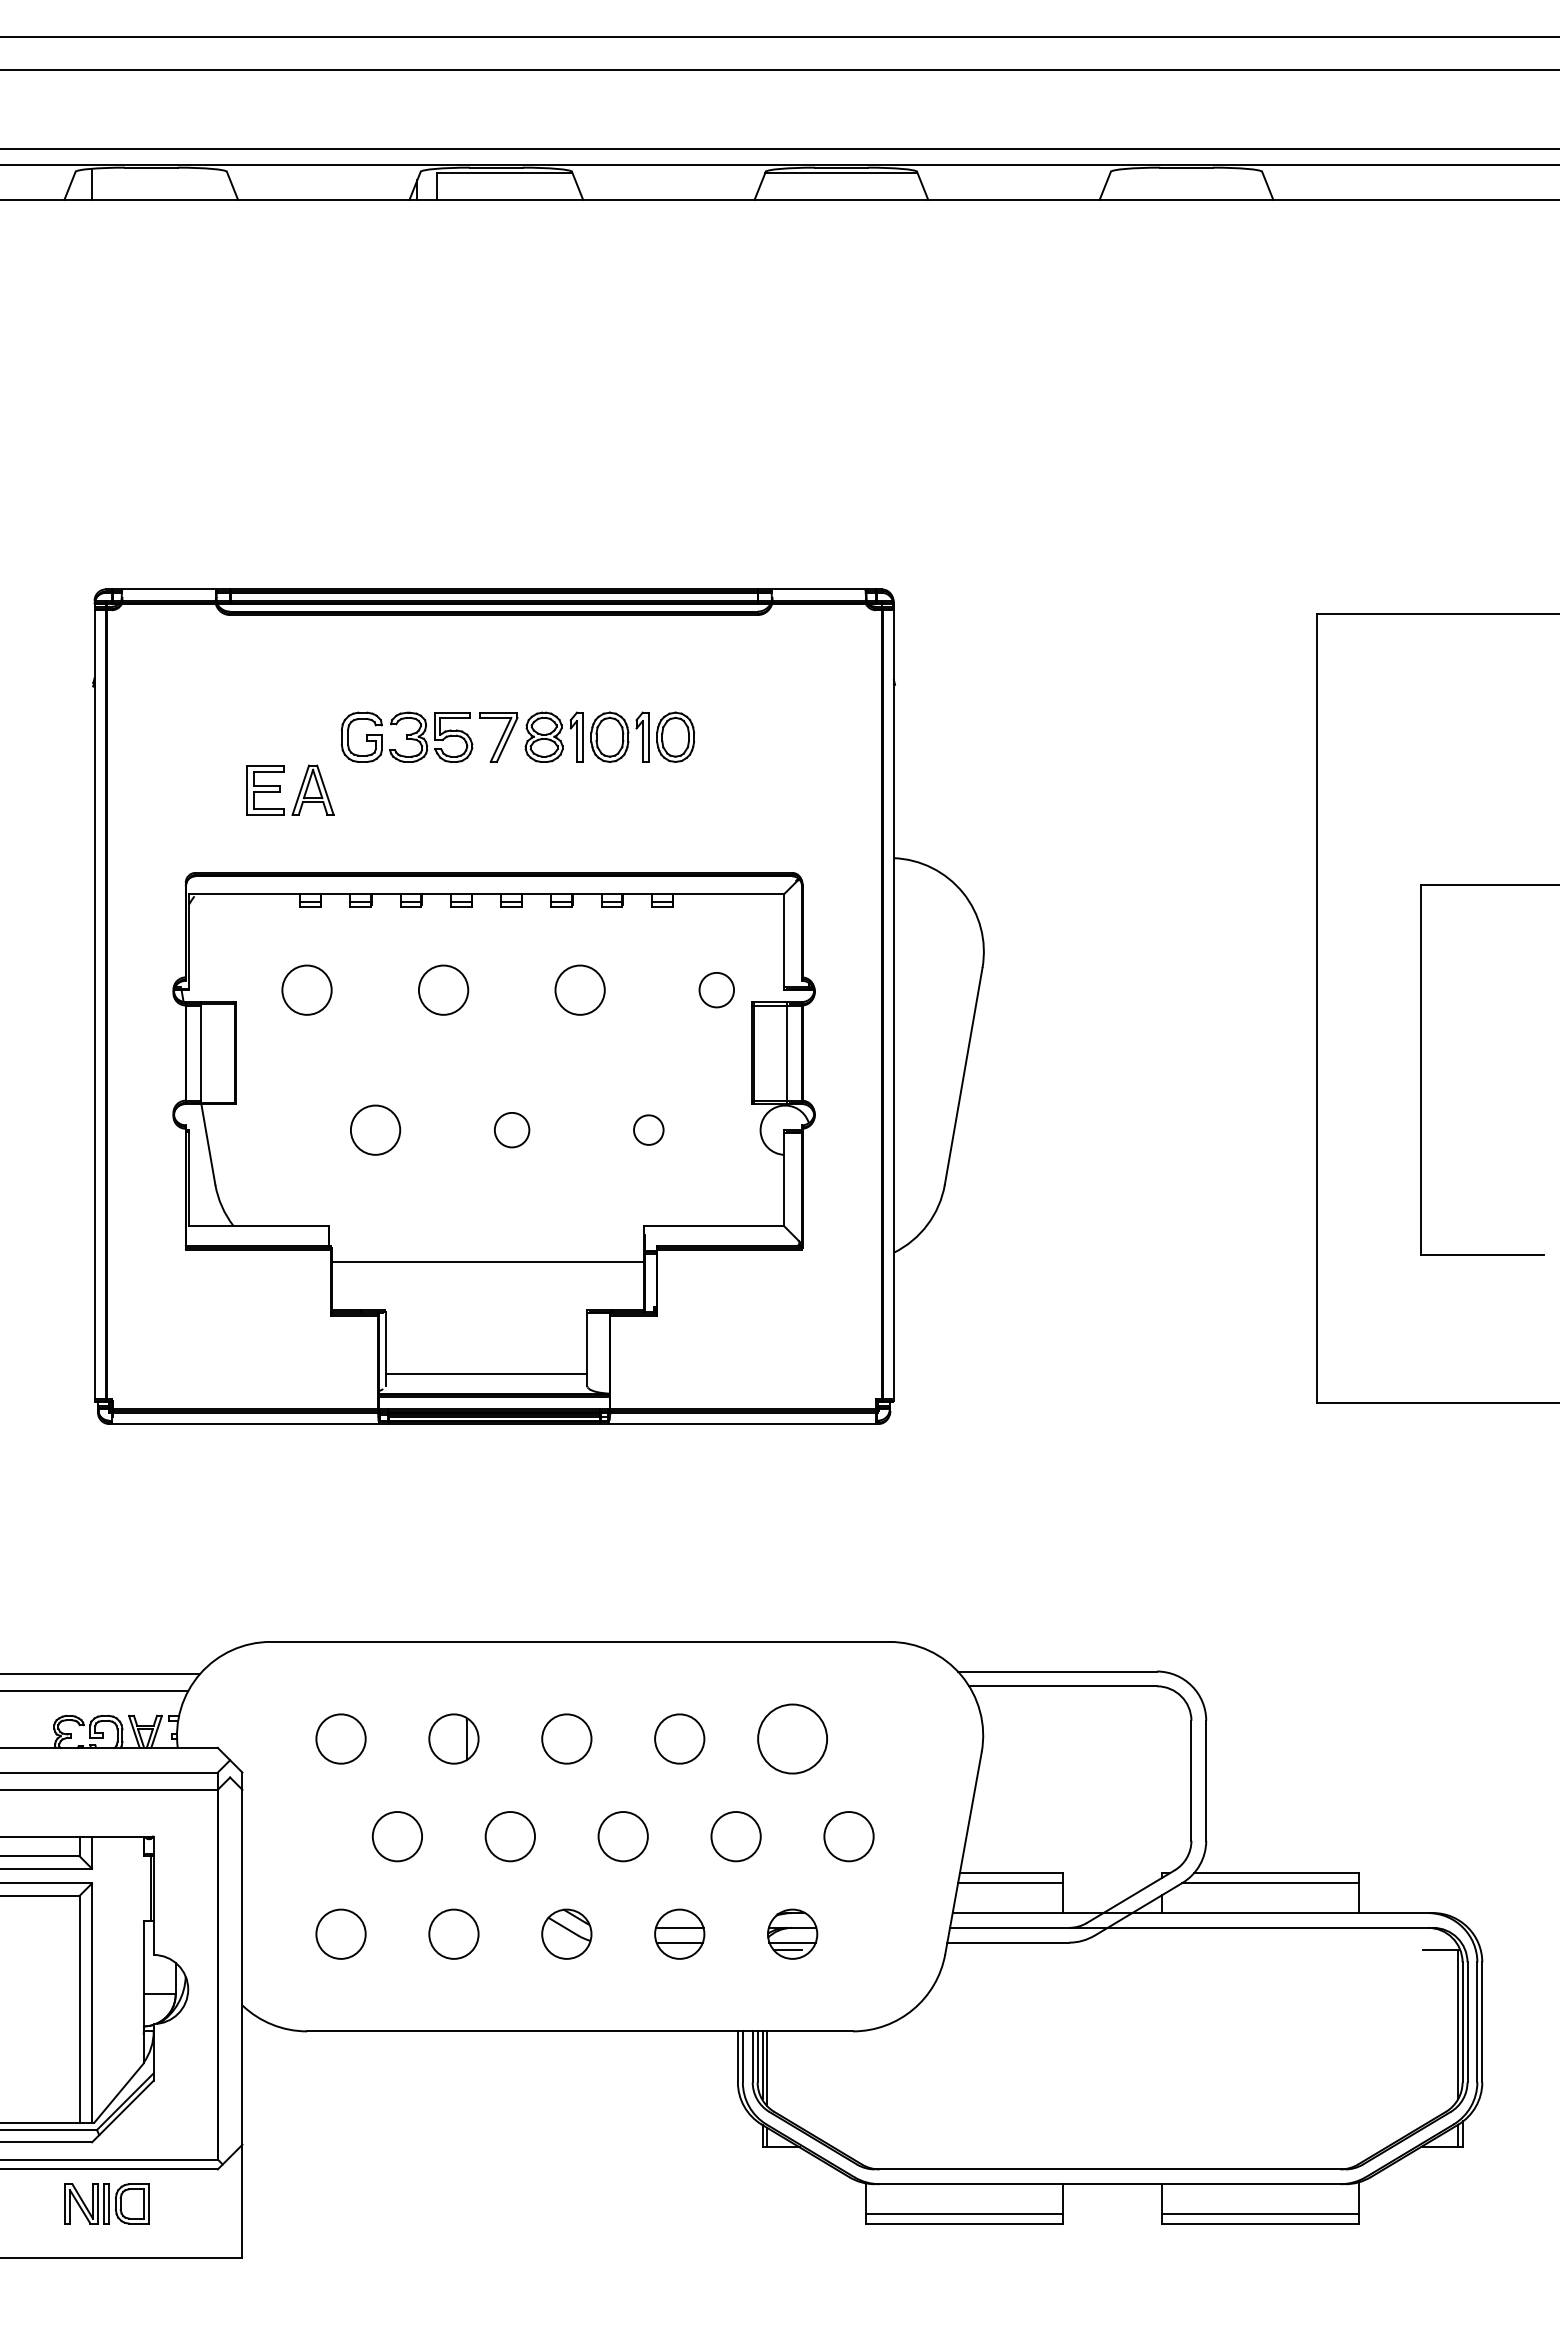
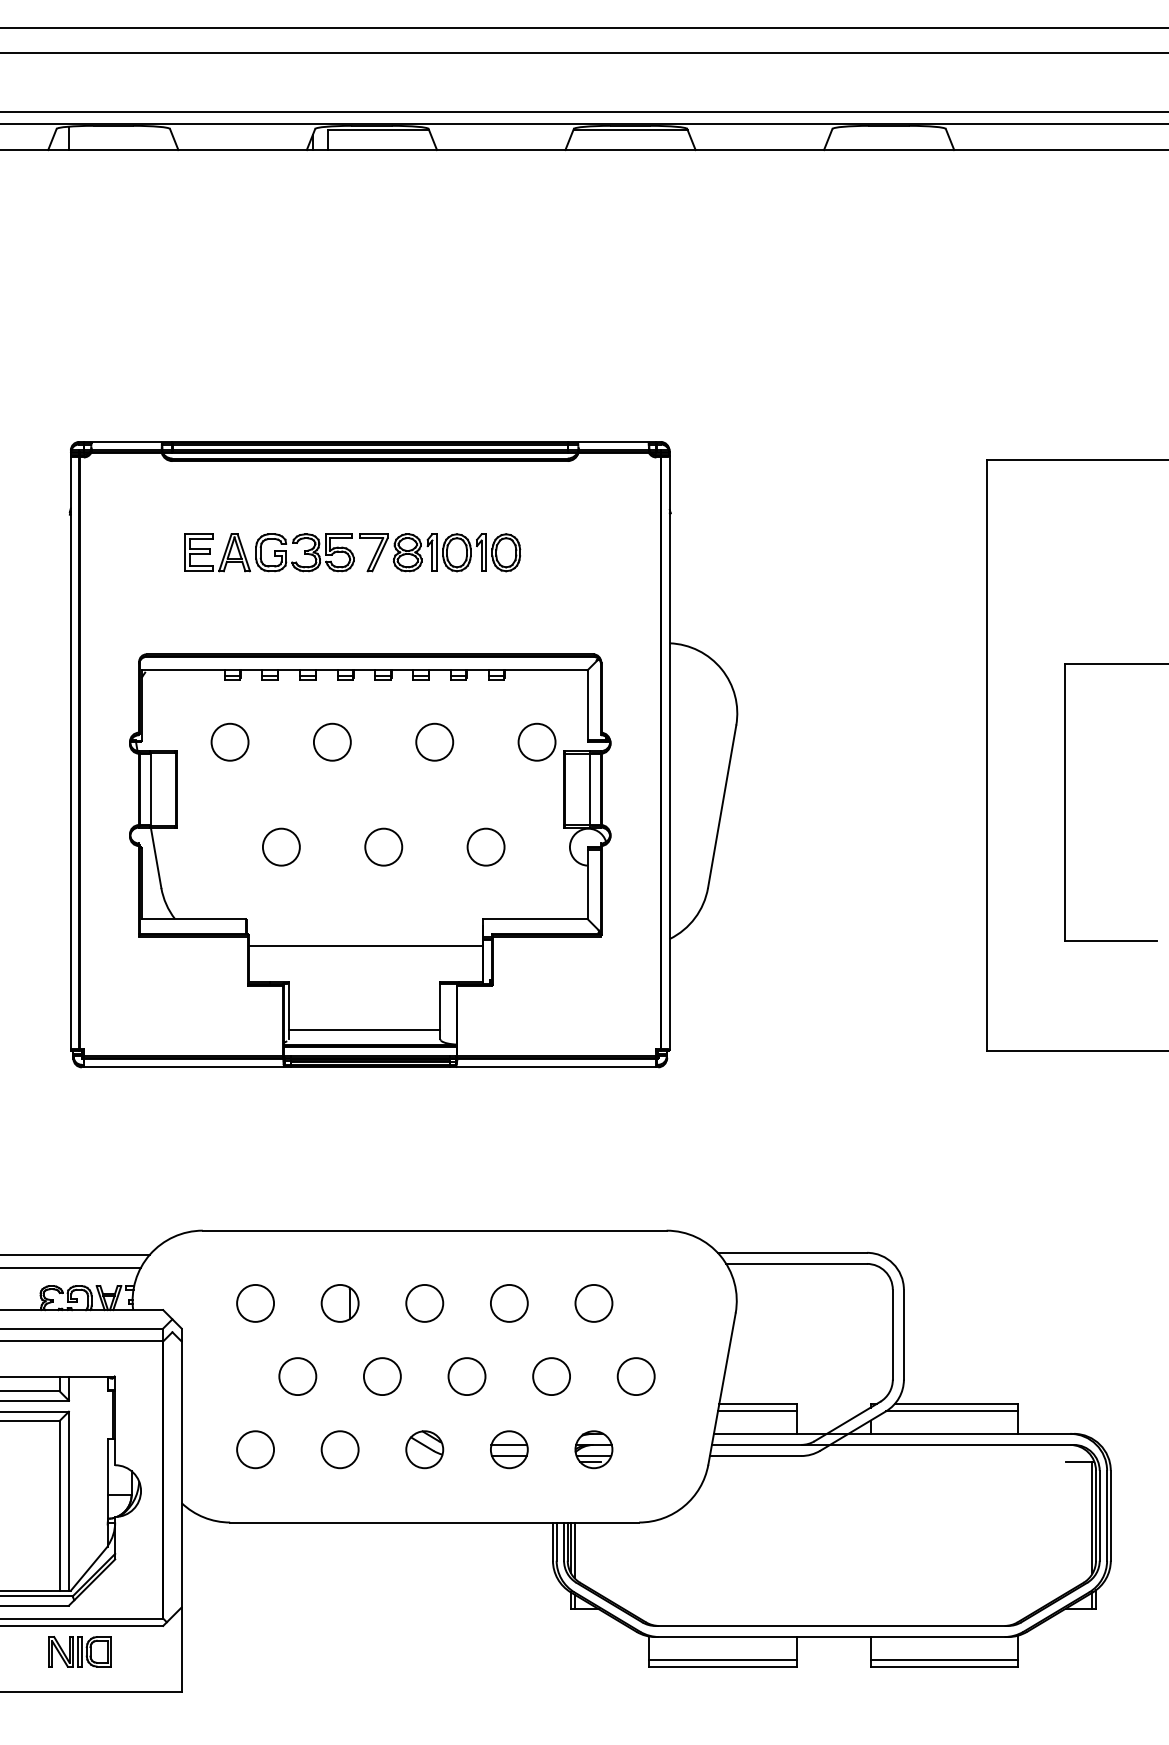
part: (298, 793) -> (223, 555), moved
circle: (716, 989) -> (536, 741), size x1.43
circle: (511, 1129) -> (383, 846), size x1.43
circle: (648, 1129) -> (485, 846), size x1.67
circle: (792, 1738) -> (593, 1303), size x0.71

